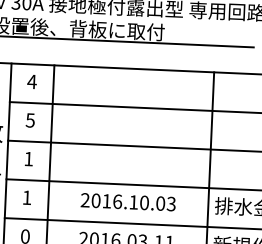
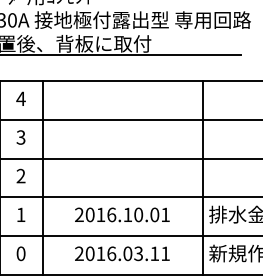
text: (30, 120) -> (21, 137), 5 -> 3
text: (28, 158) -> (20, 175), 1 -> 2
text: (171, 203) -> (165, 214), 2016.10.03 -> 2016.10.01

